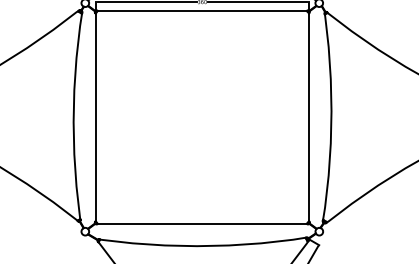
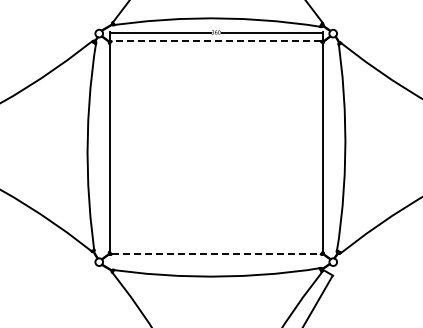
line: (202, 11) -> (216, 41), solid -> dashed
line: (202, 224) -> (216, 254), solid -> dashed

